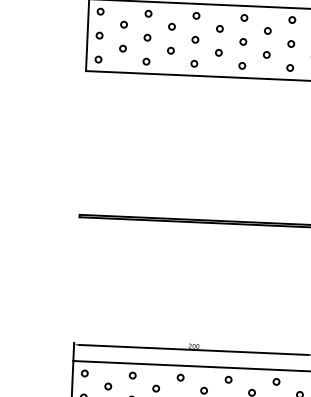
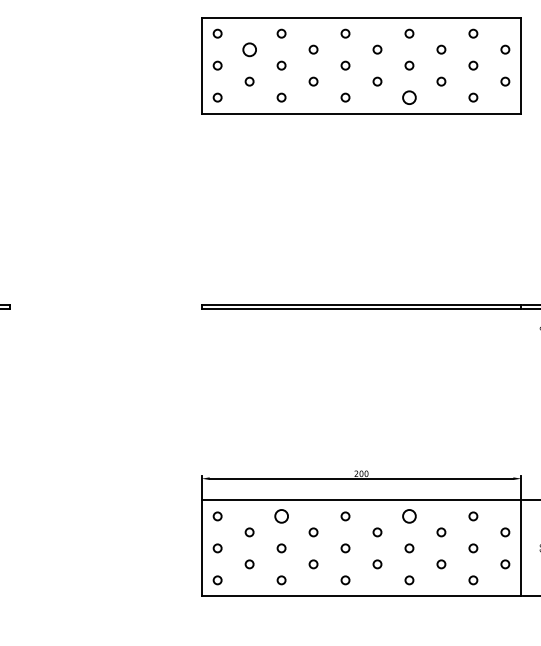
circle: (123, 24) -> (249, 49), size x1.6
circle: (242, 65) -> (409, 97), size x1.6
circle: (132, 375) -> (281, 516), size x1.6
circle: (228, 379) -> (409, 516), size x1.6

